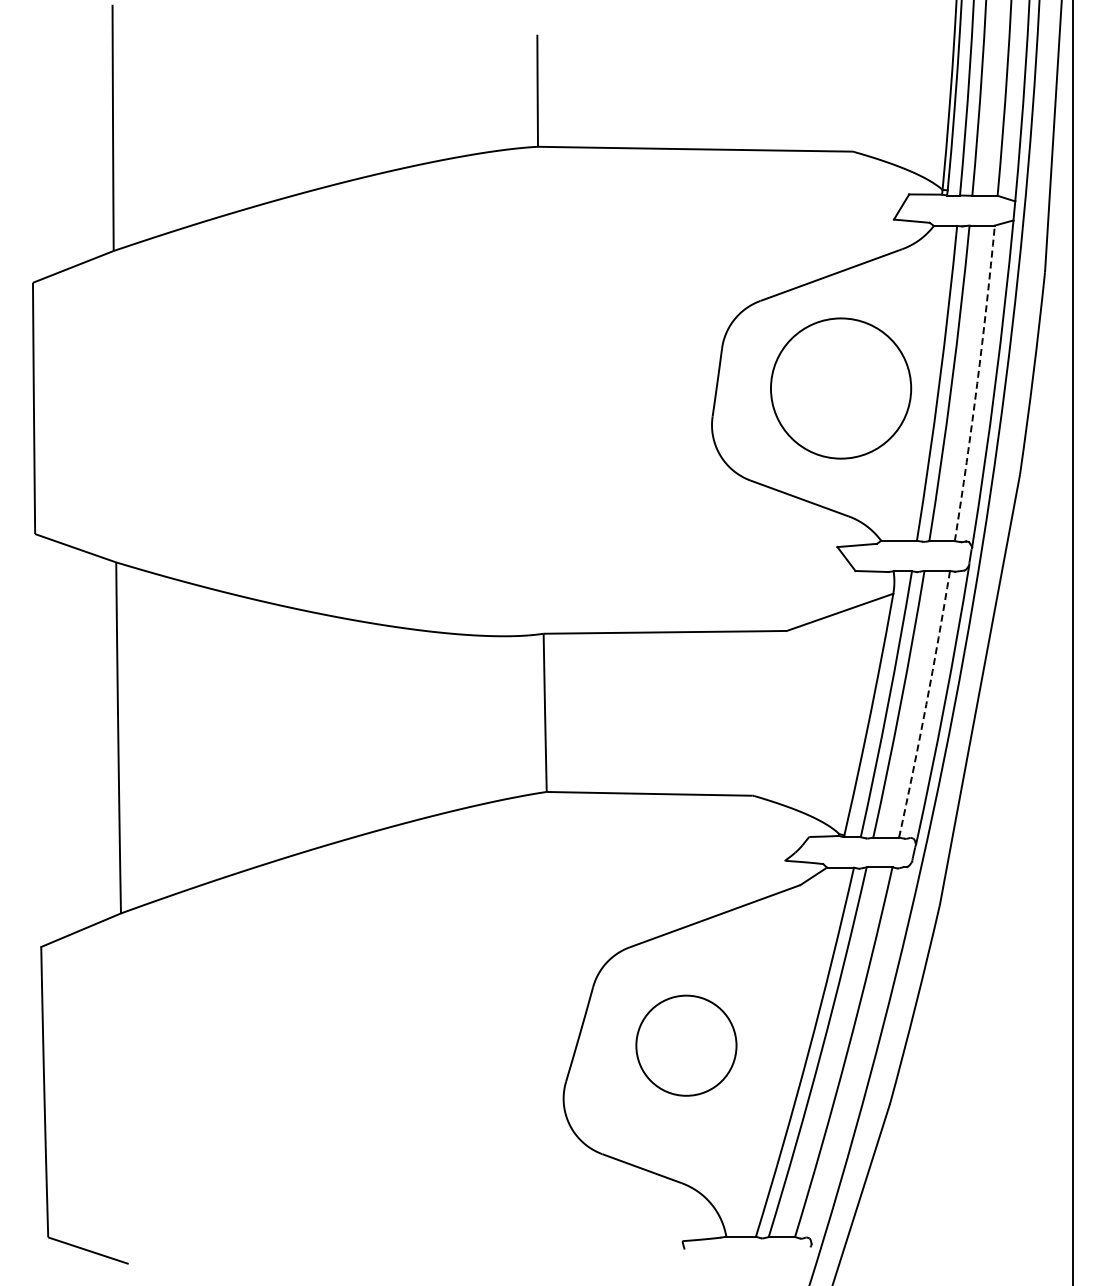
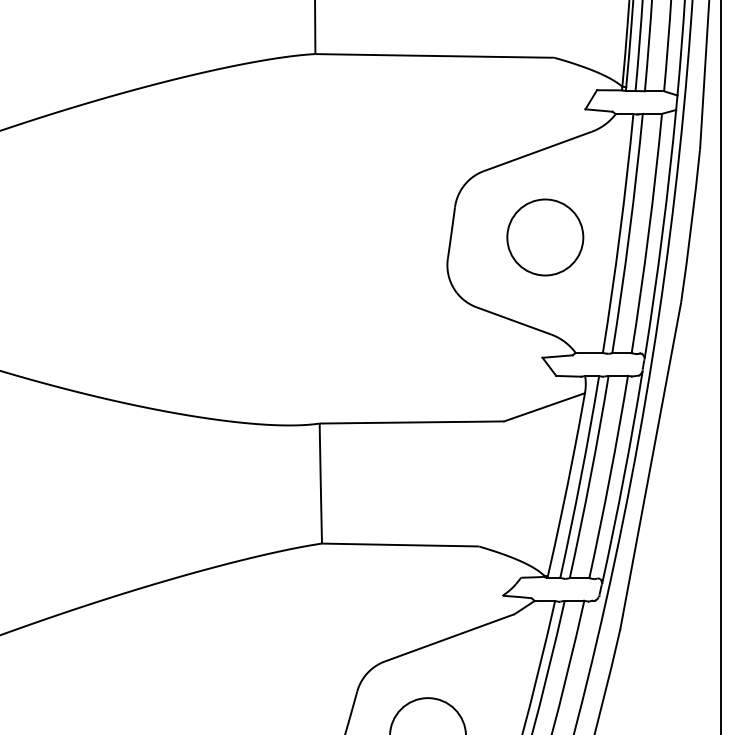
arc: (977, 383) -> (648, 233), dashed -> solid
circle: (841, 388) -> (545, 237), size x0.71
arc: (926, 704) -> (610, 477), dashed -> solid

